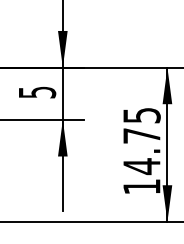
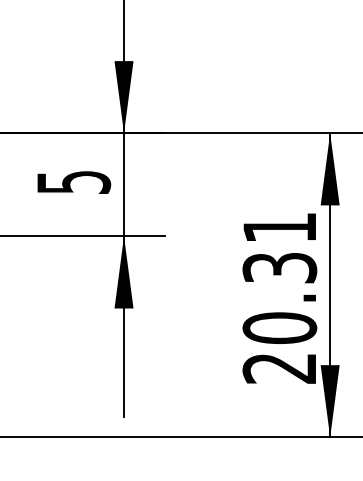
text: (141, 151) -> (279, 298), 14.75 -> 20.31

